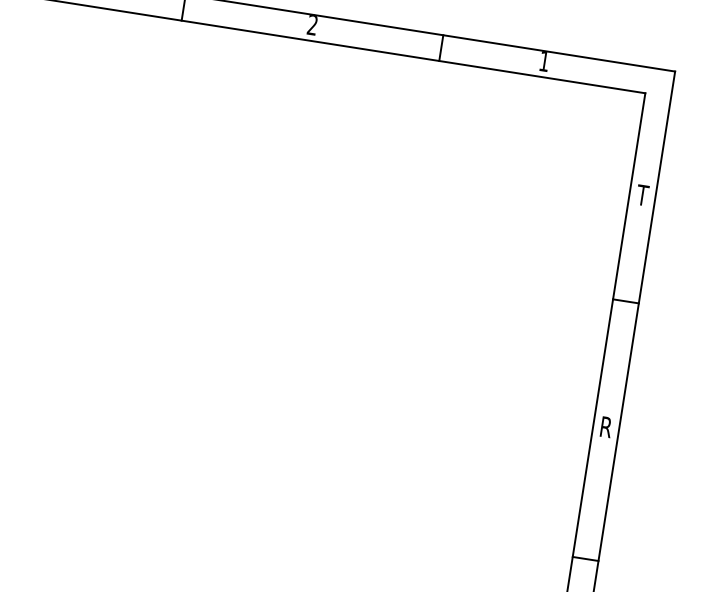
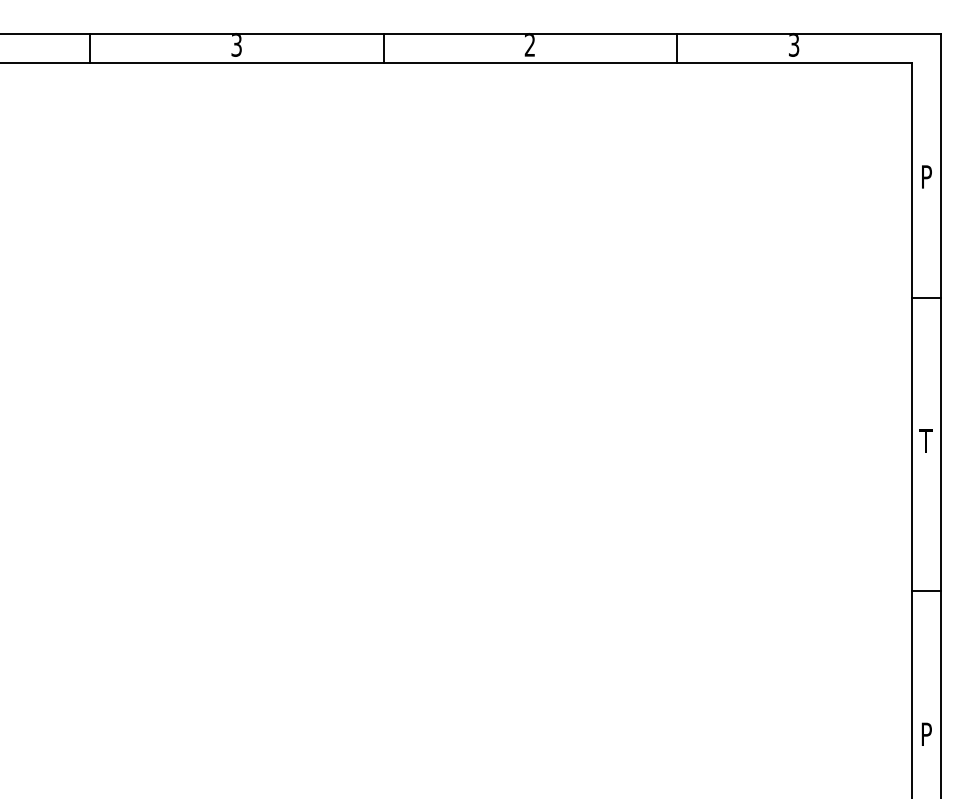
text: (544, 61) -> (794, 45), 1 -> 3
text: (642, 194) -> (926, 176), T -> P
text: (605, 426) -> (925, 440), R -> T

